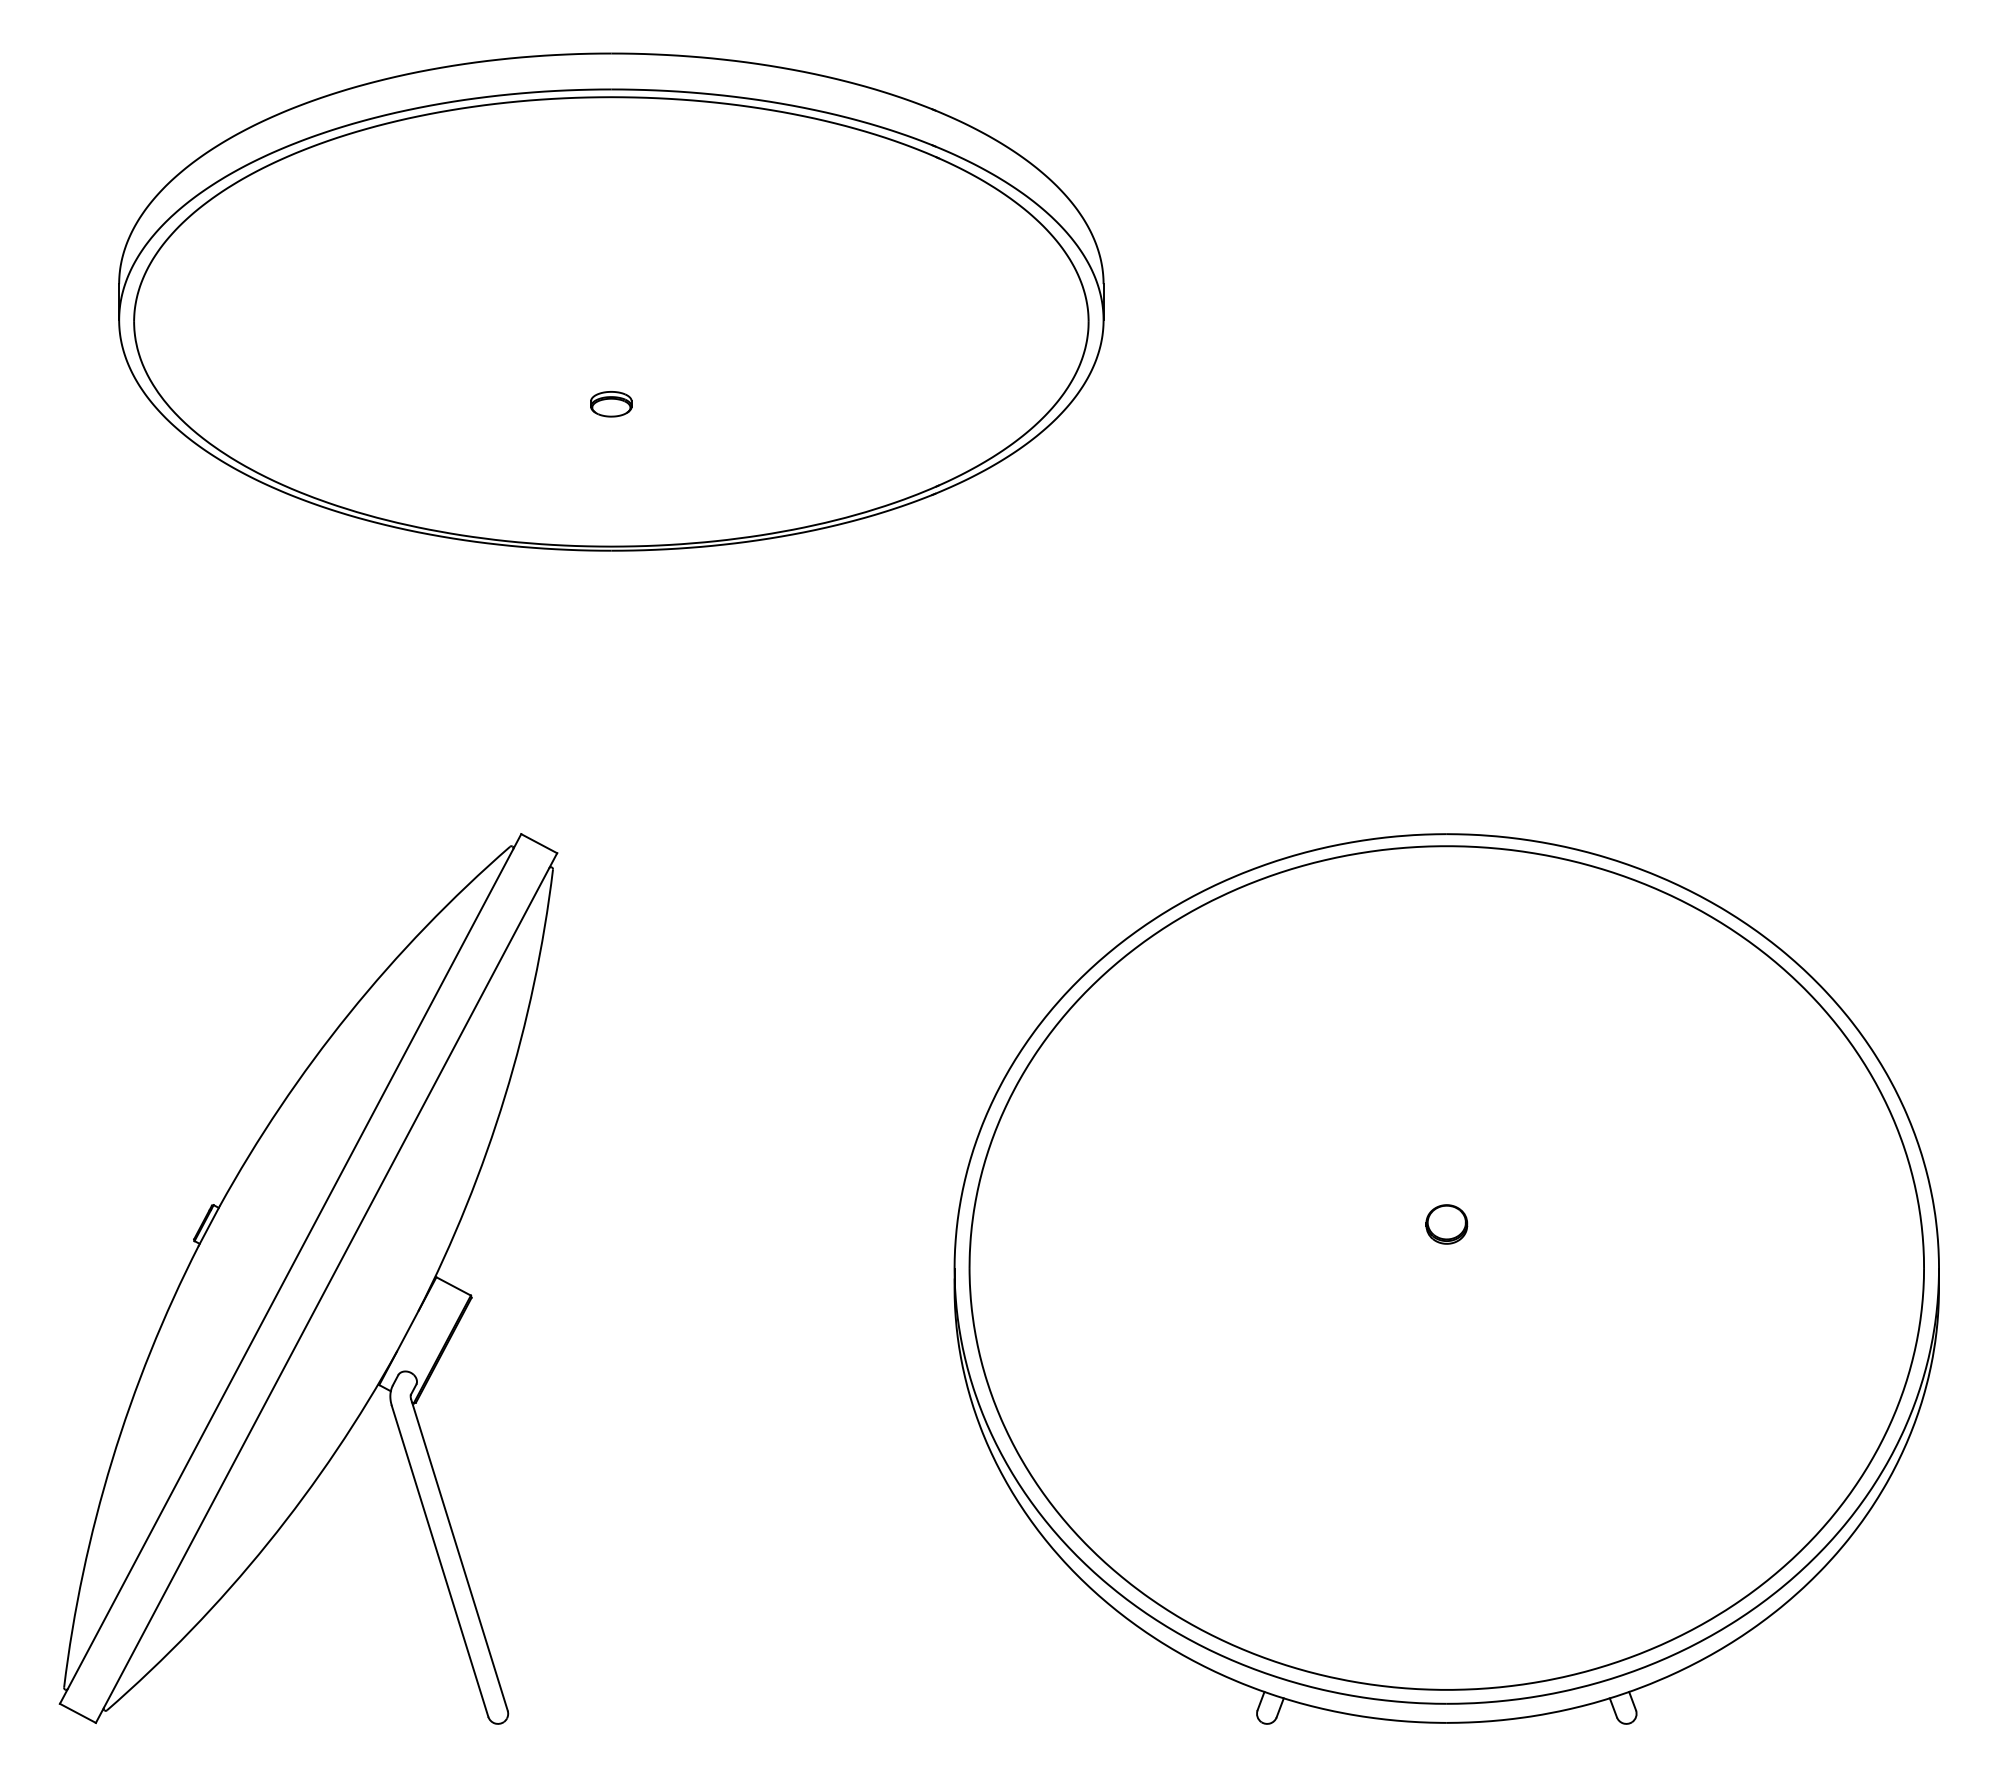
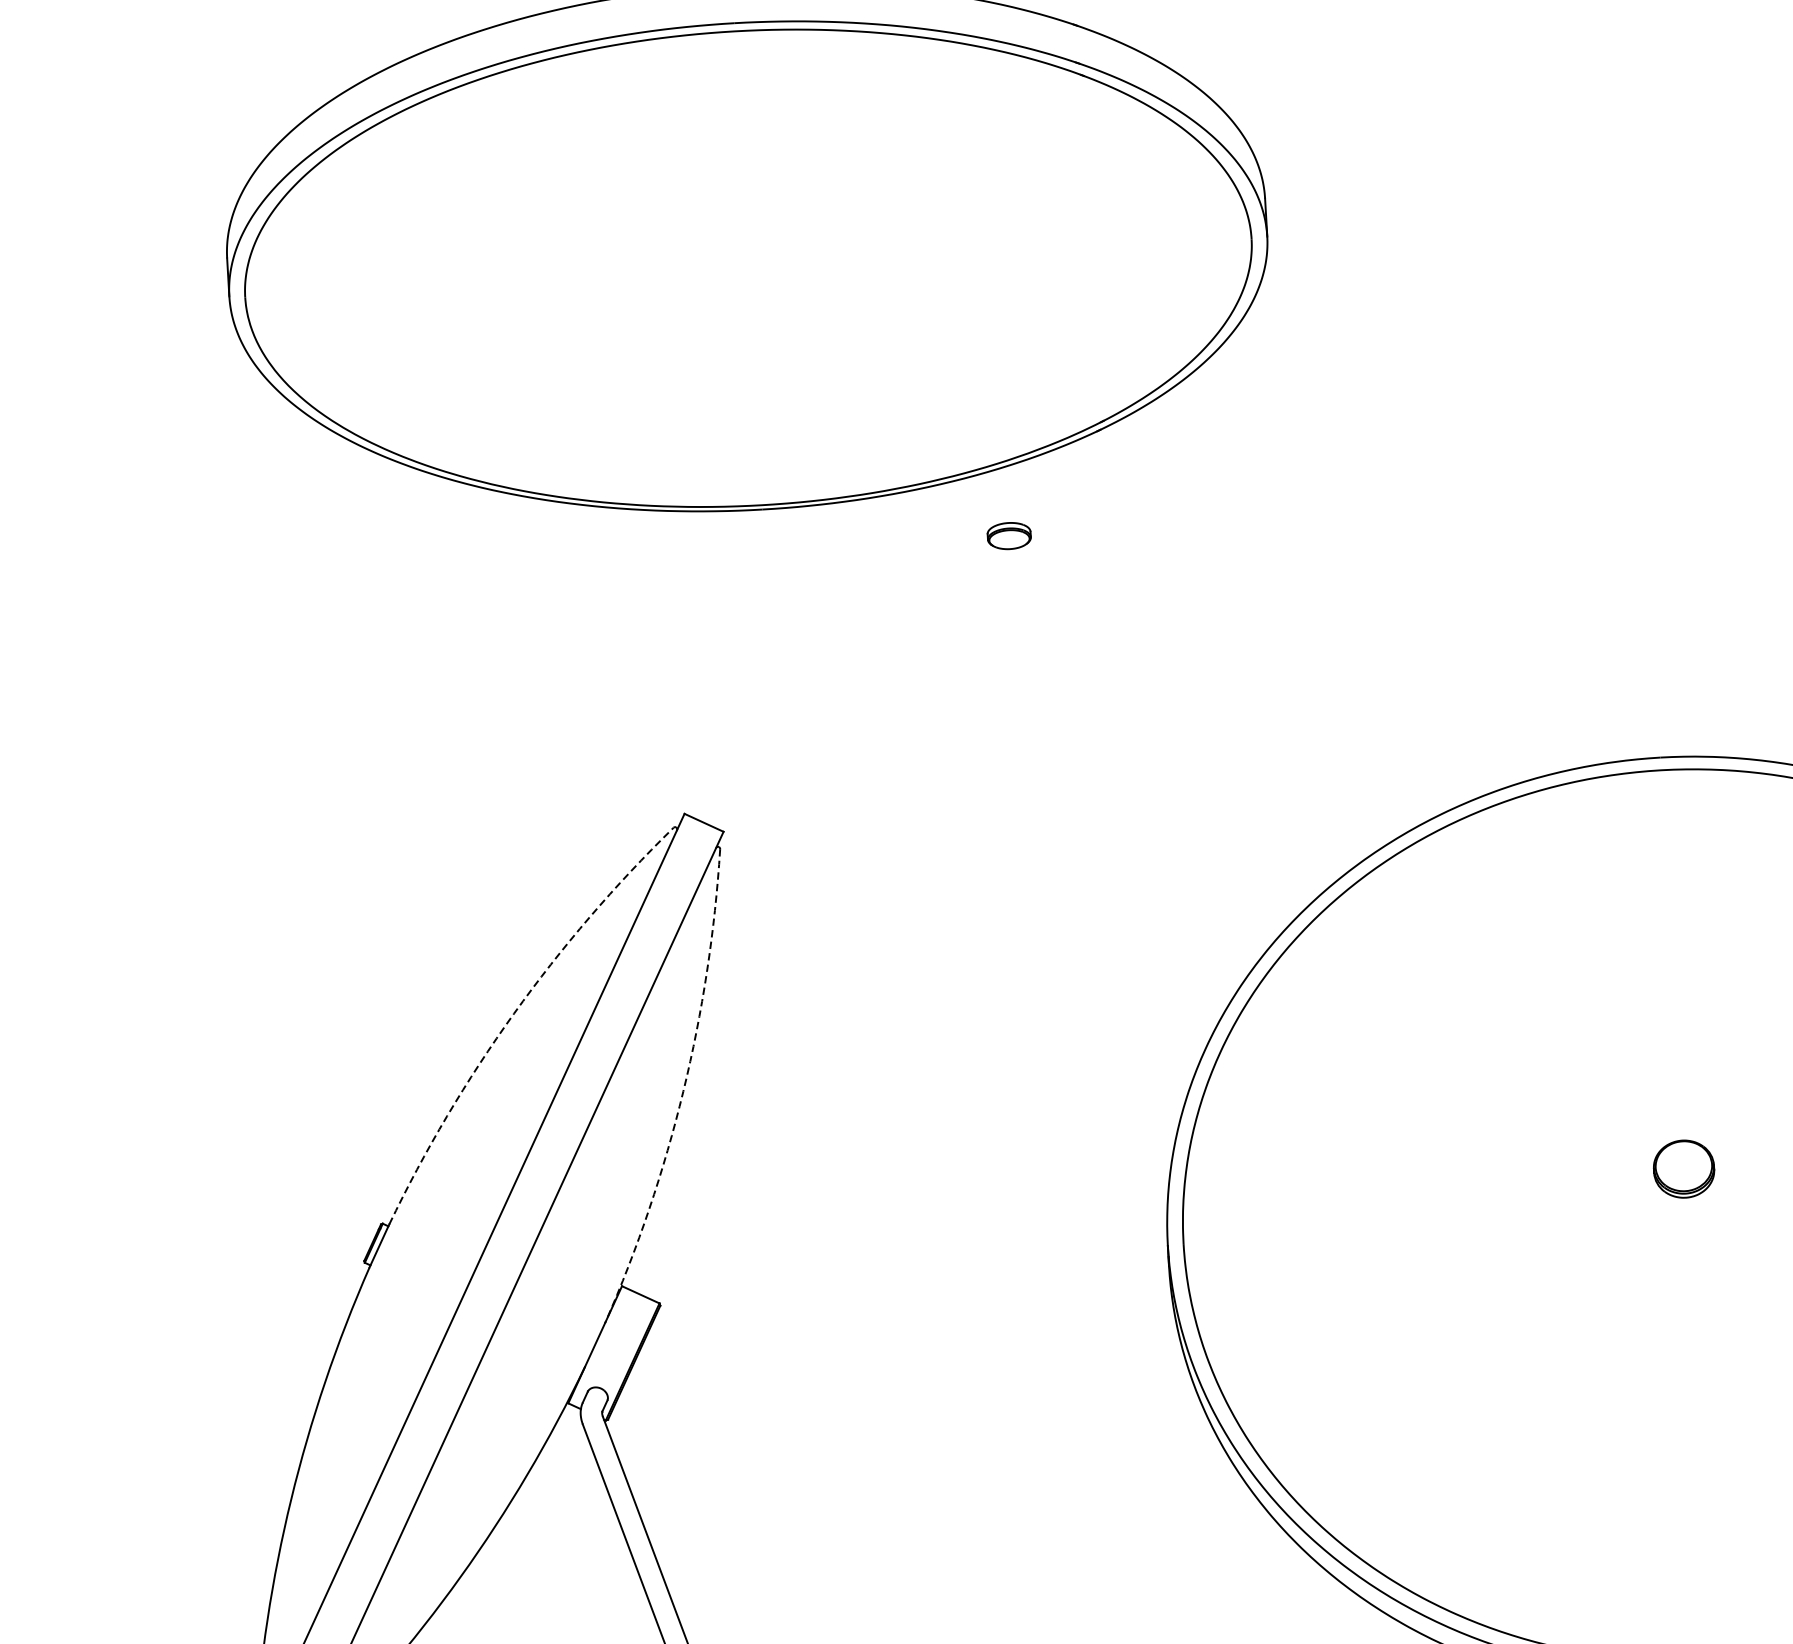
part: (611, 404) -> (1009, 536), moved
arc: (349, 1013) -> (514, 1013), solid -> dashed
arc: (505, 1096) -> (683, 1091), solid -> dashed
part: (1446, 1224) -> (1683, 1169), size x1.4

